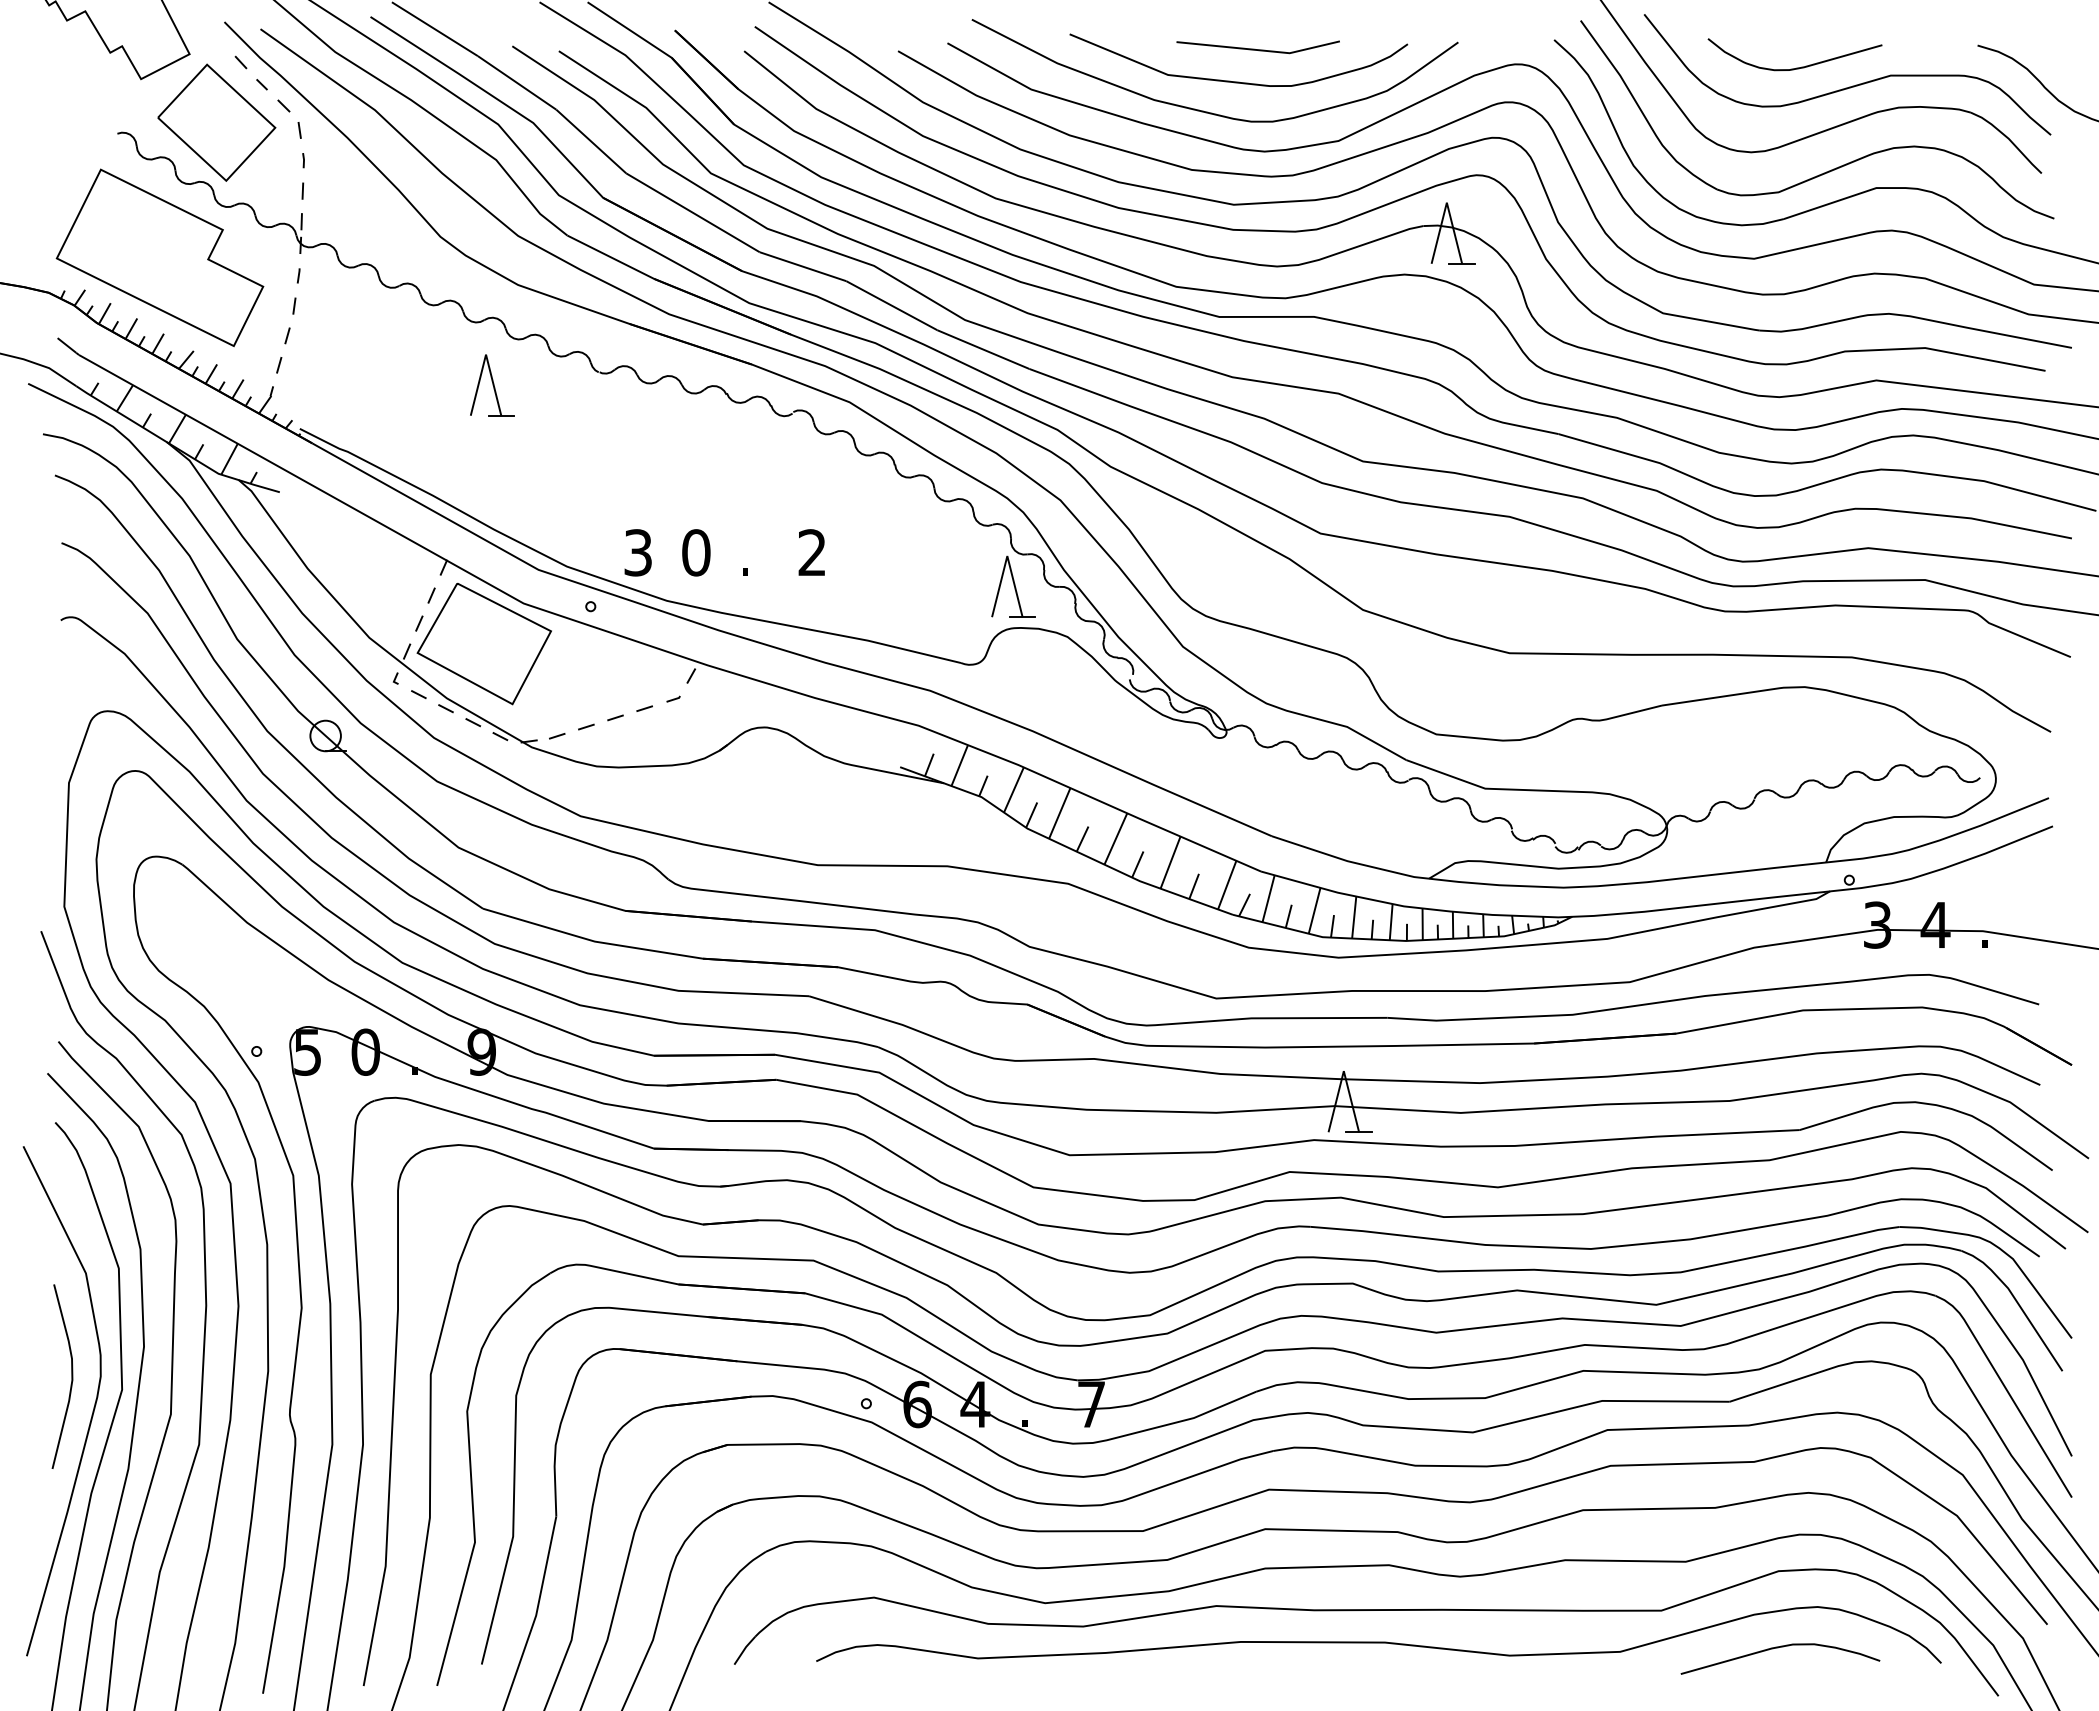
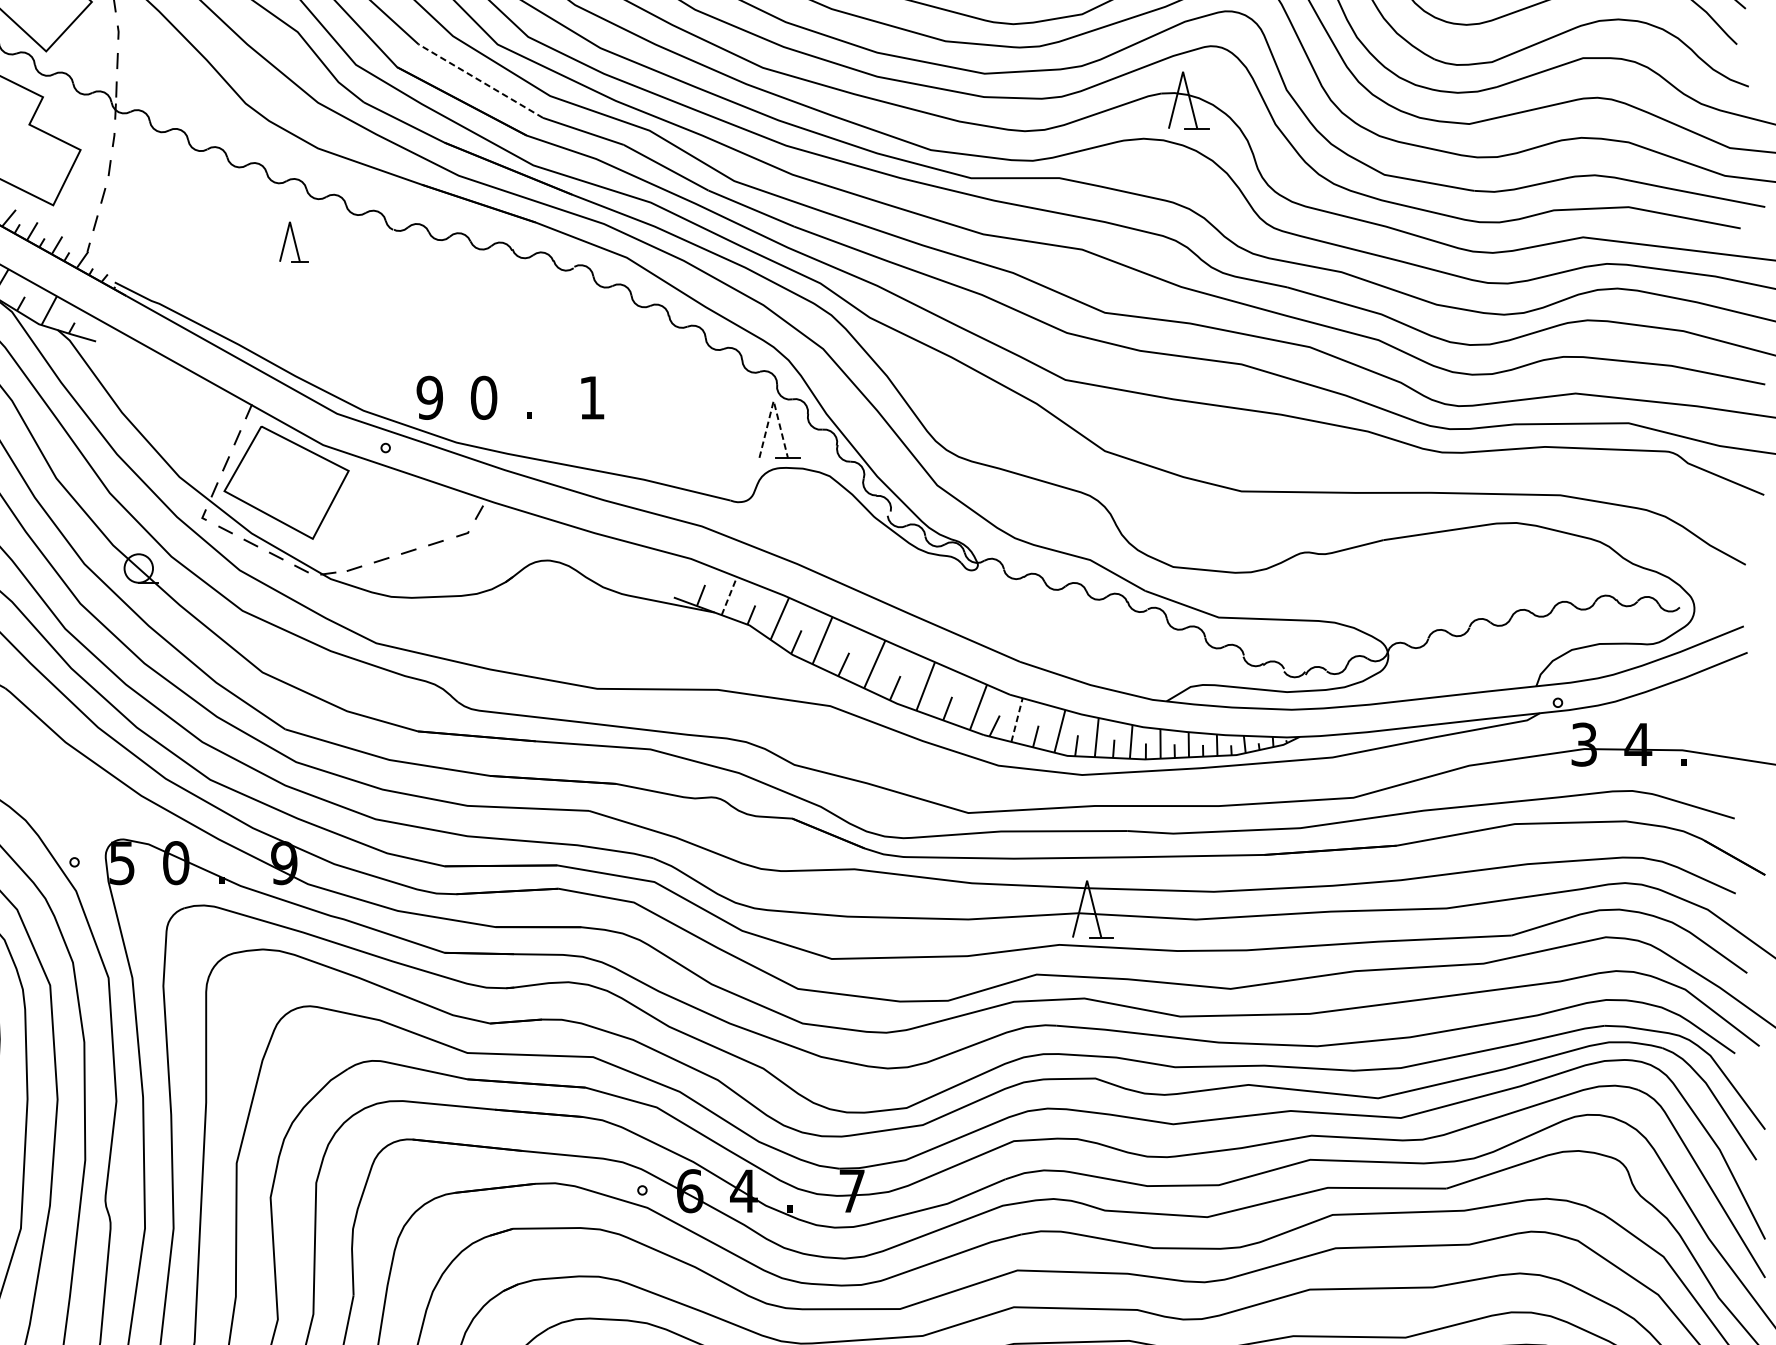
line: (692, 212) -> (480, 80), solid -> dashed
part: (492, 385) -> (294, 242), size x0.7
text: (638, 552) -> (430, 397), 3 -> 9
text: (811, 552) -> (591, 397), 2 -> 1
line: (1007, 556) -> (773, 401), solid -> dashed
line: (959, 765) -> (729, 595), solid -> dashed
line: (1268, 898) -> (1016, 719), solid -> dashed

